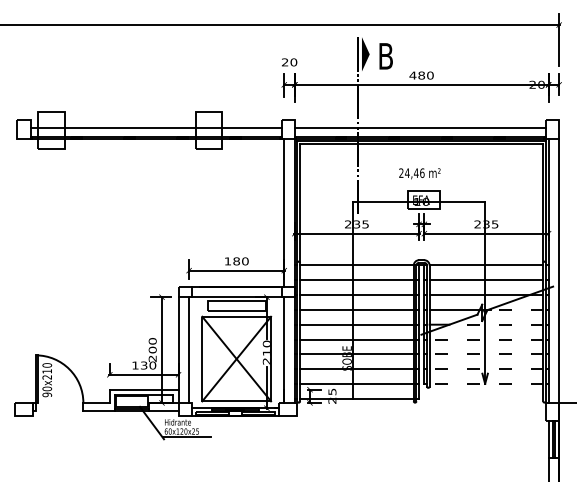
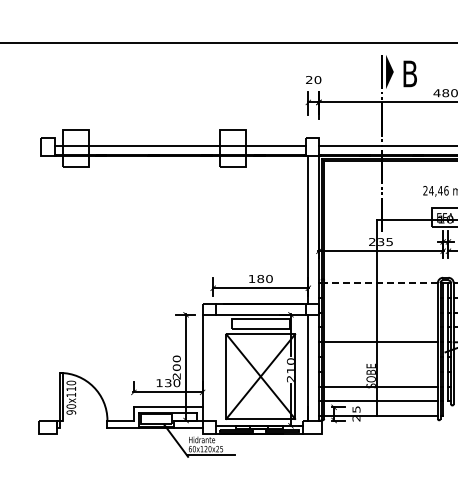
line: (356, 265) -> (380, 283), solid -> dashed
line: (356, 280) -> (380, 298), removed
line: (356, 295) -> (380, 313), removed
line: (356, 309) -> (380, 327), removed
line: (356, 339) -> (380, 357), removed
line: (189, 349) -> (213, 367), removed
line: (356, 354) -> (380, 372), removed
text: (46, 377) -> (70, 395), 90x210 -> 90x110

